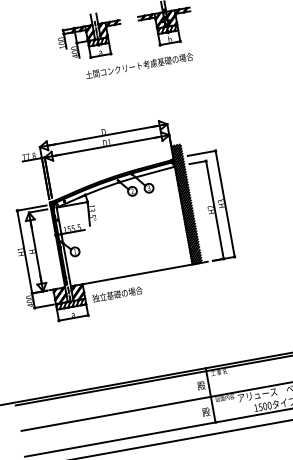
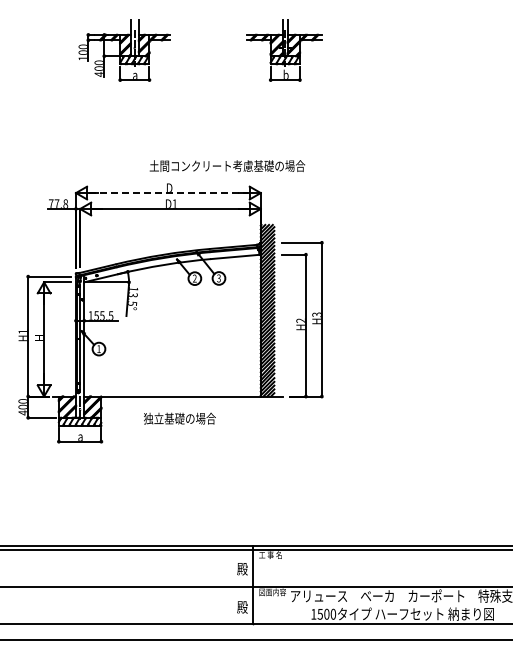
part: (90, 36) -> (124, 50), moved
text: (139, 66) -> (227, 166), moved
line: (103, 135) -> (168, 193), solid -> dashed
text: (117, 294) -> (179, 418), moved

